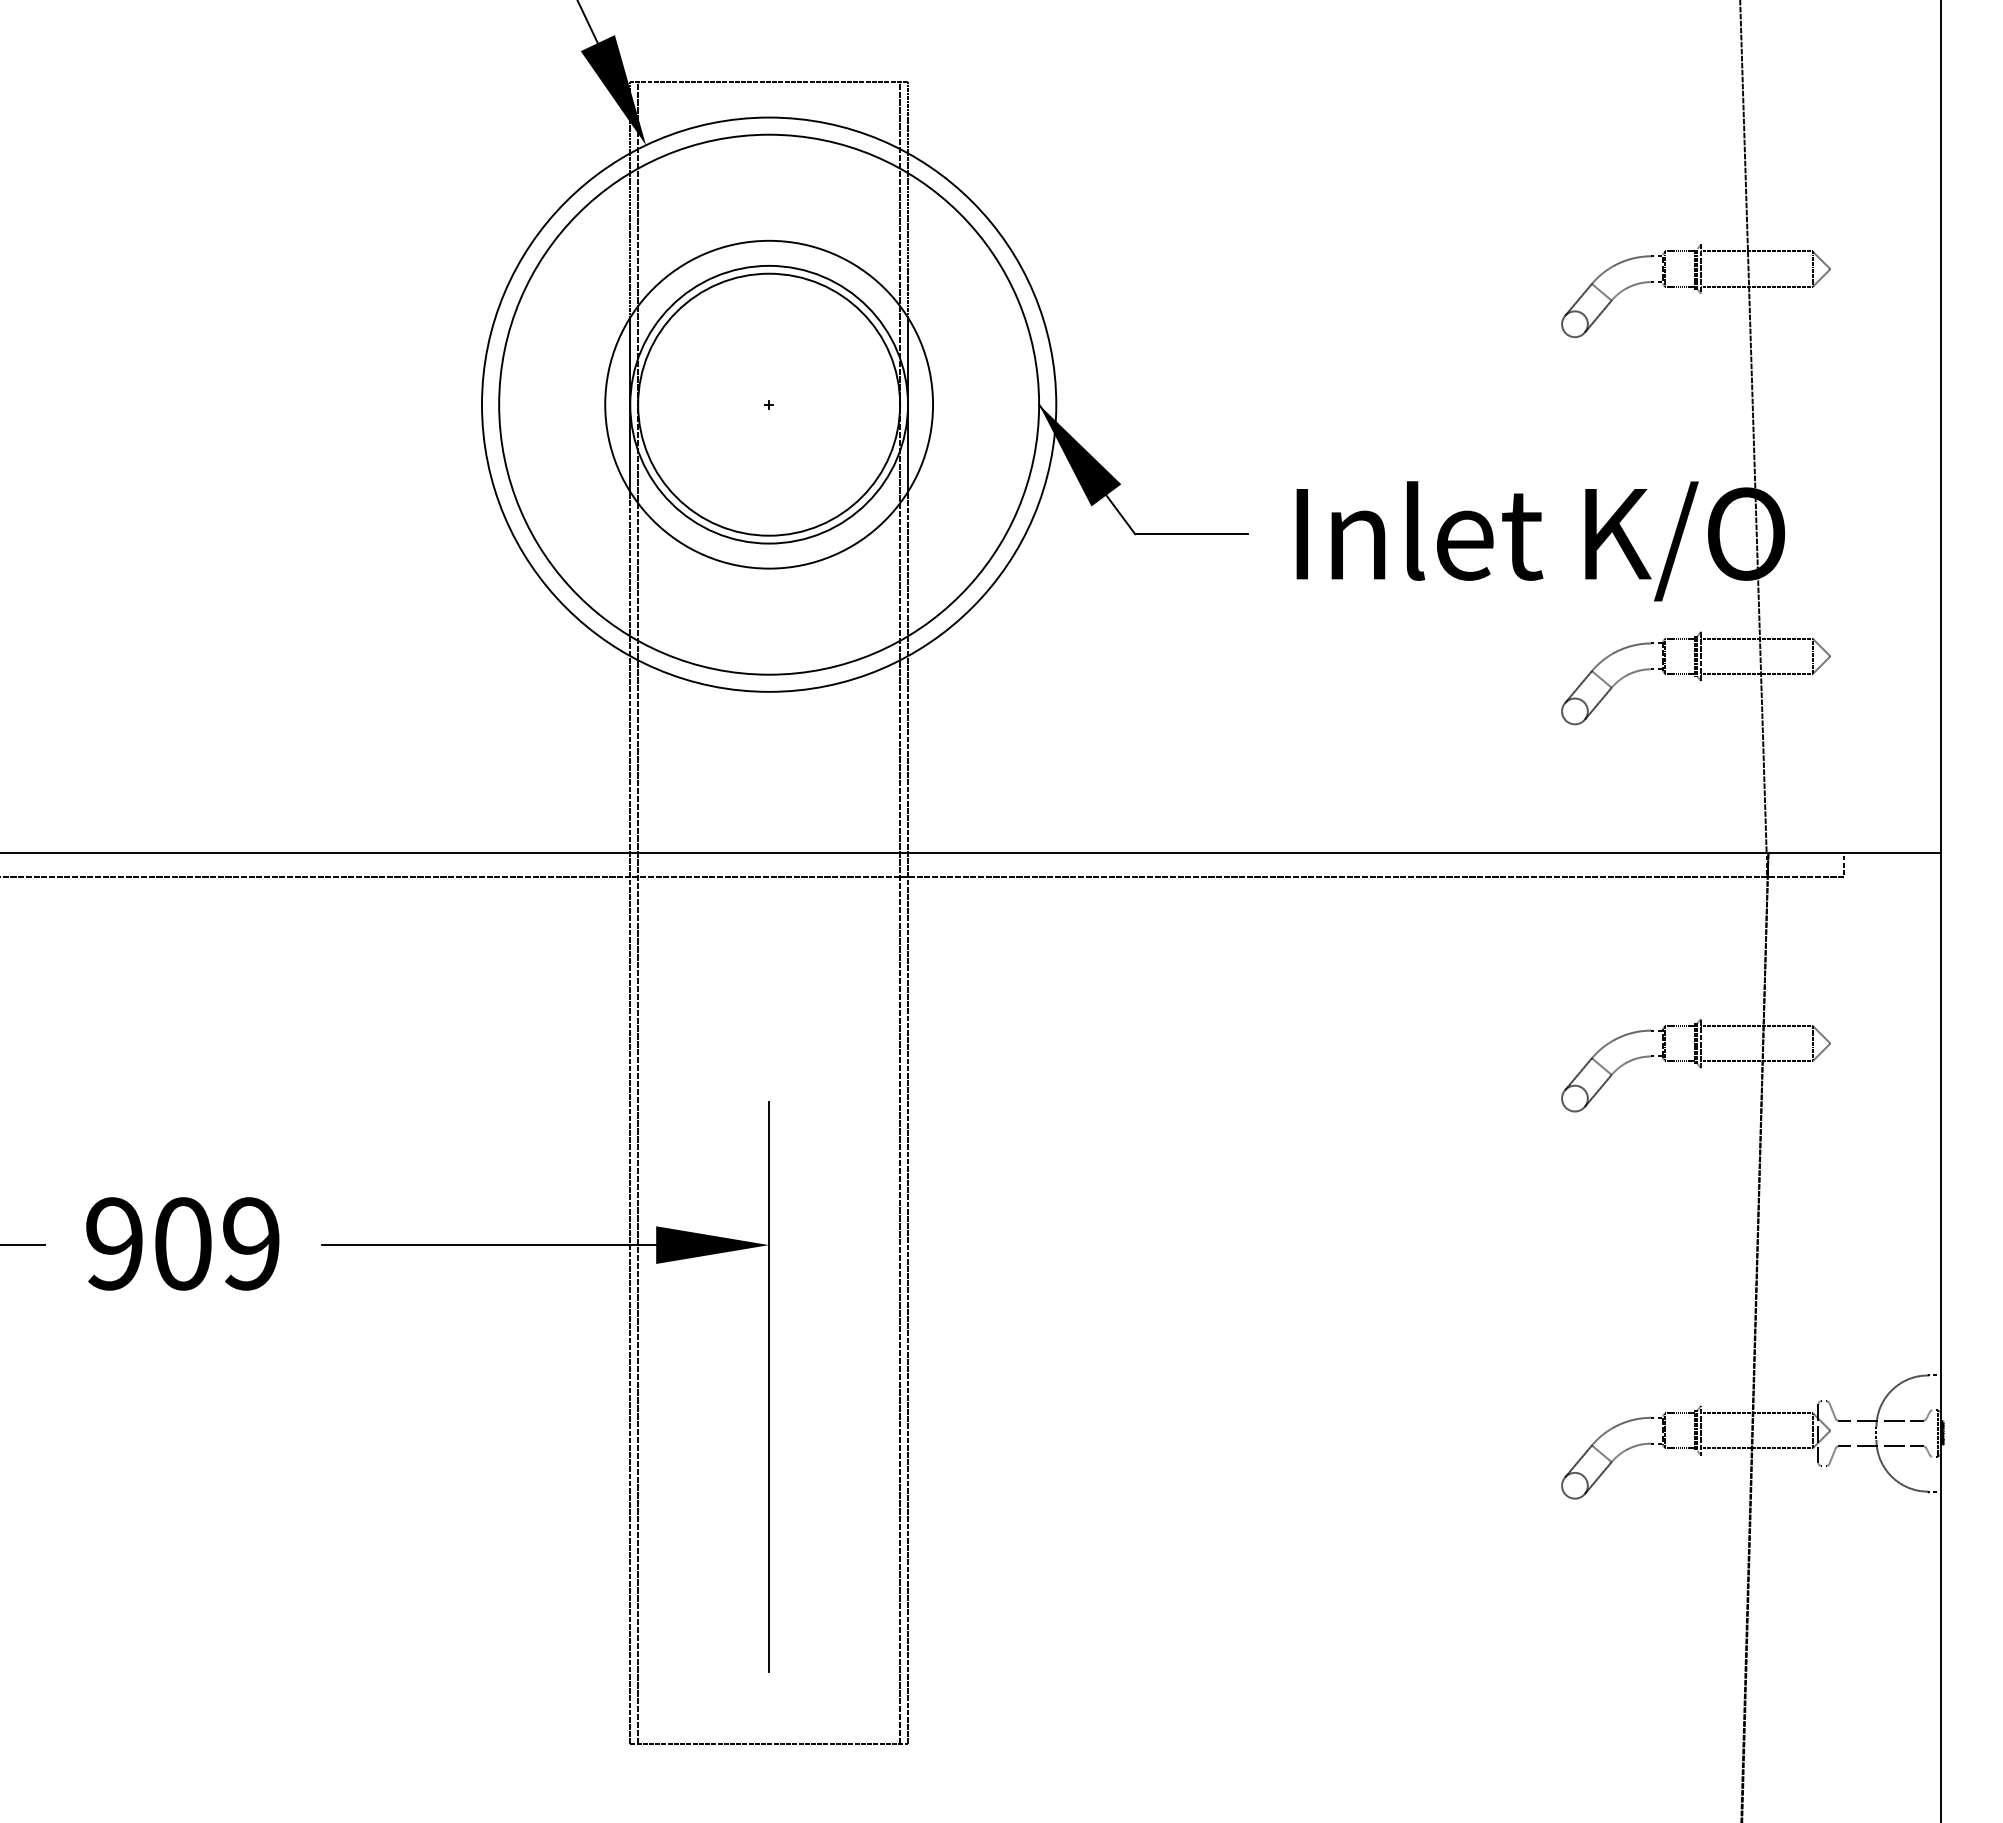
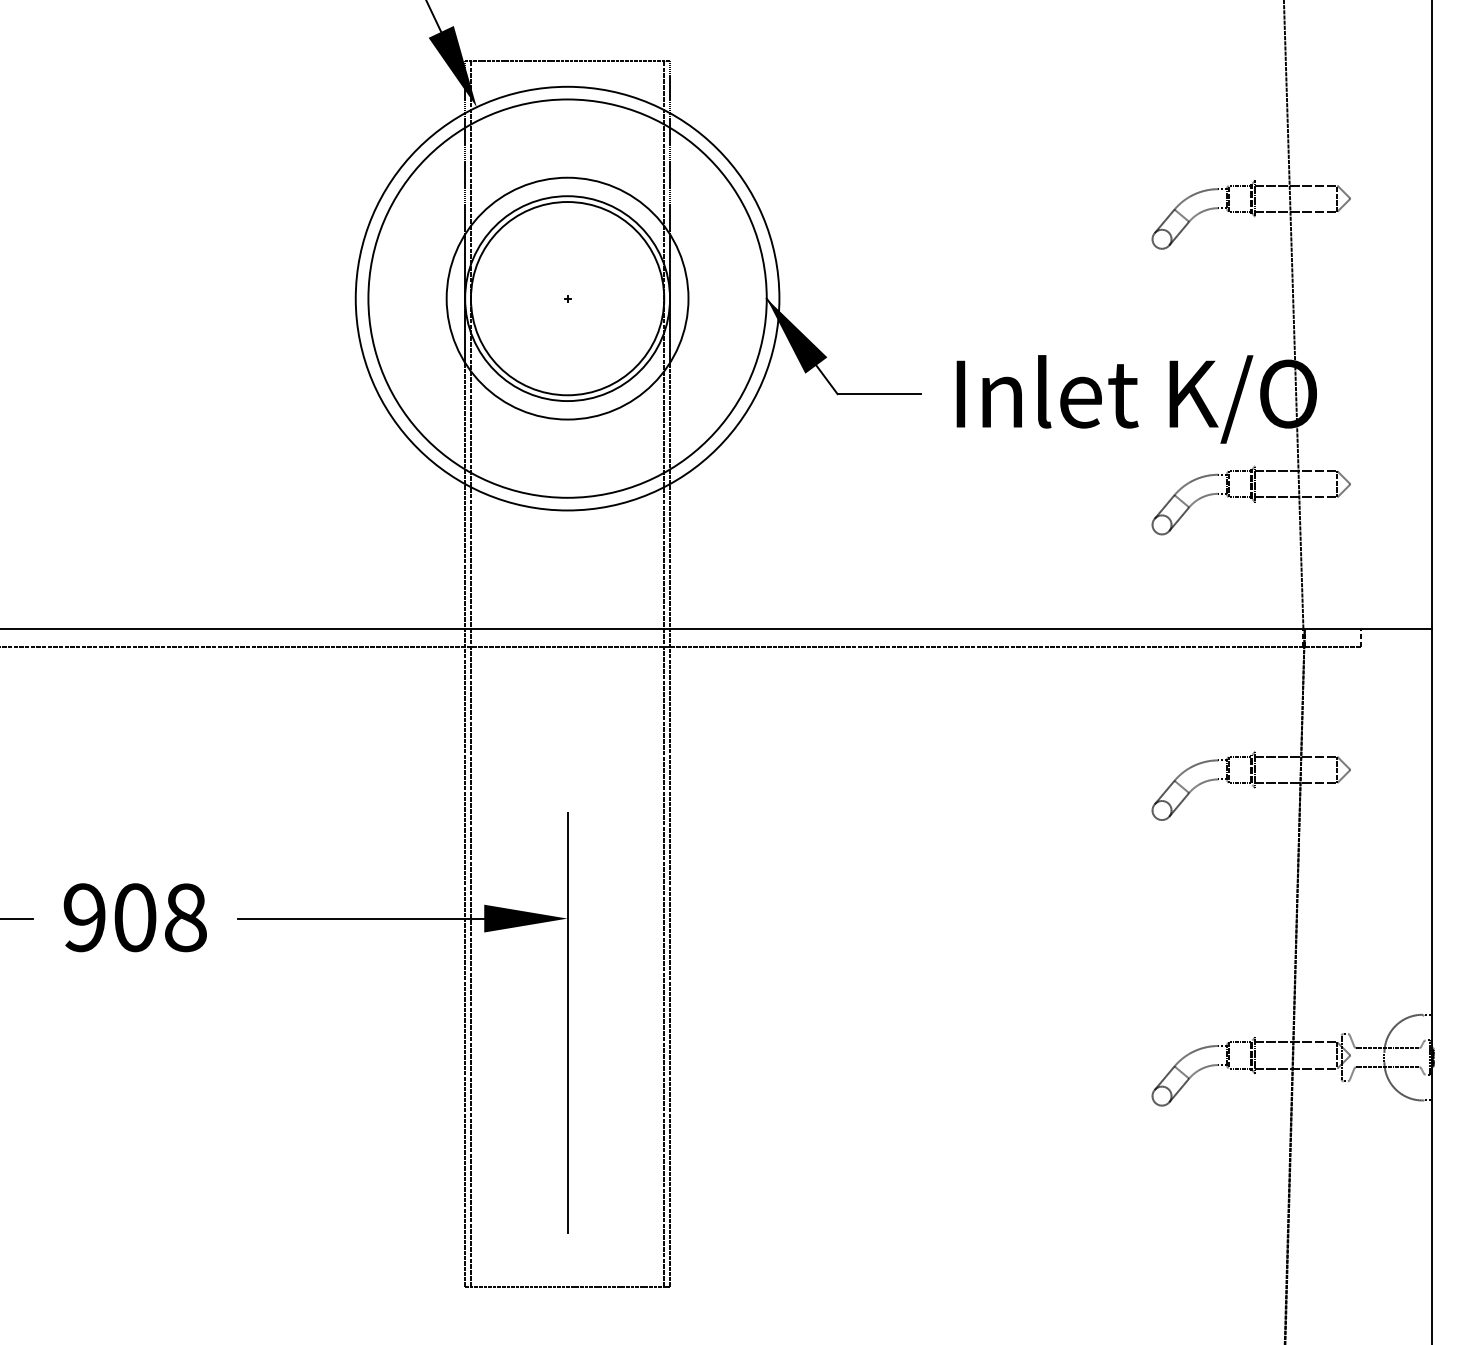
text: (251, 1243) -> (185, 917), 909 -> 908

